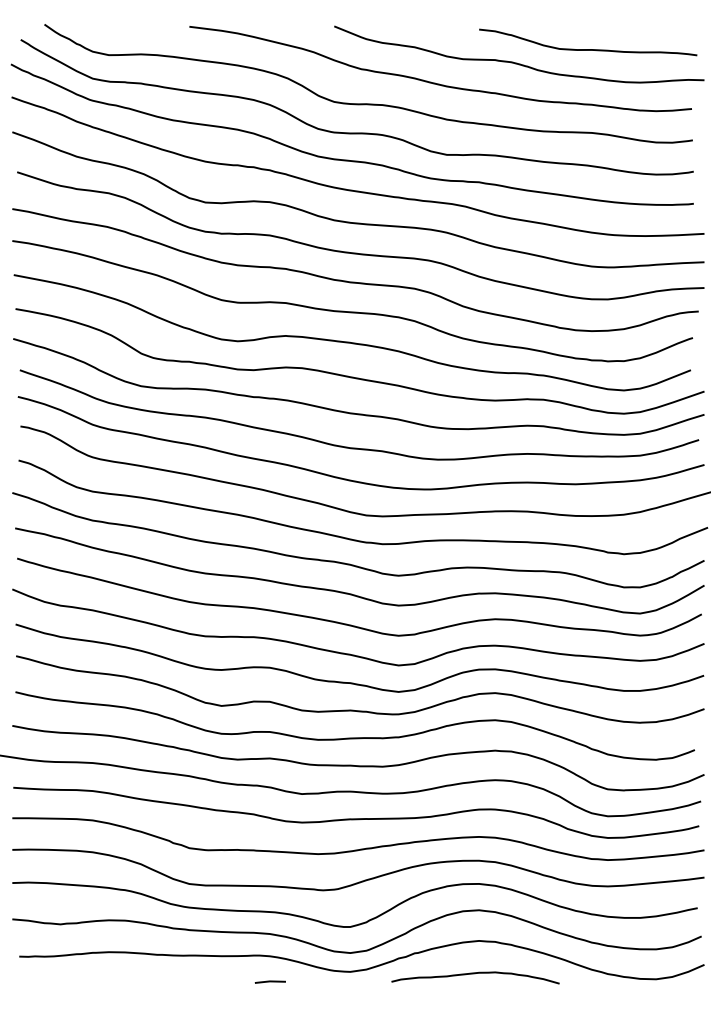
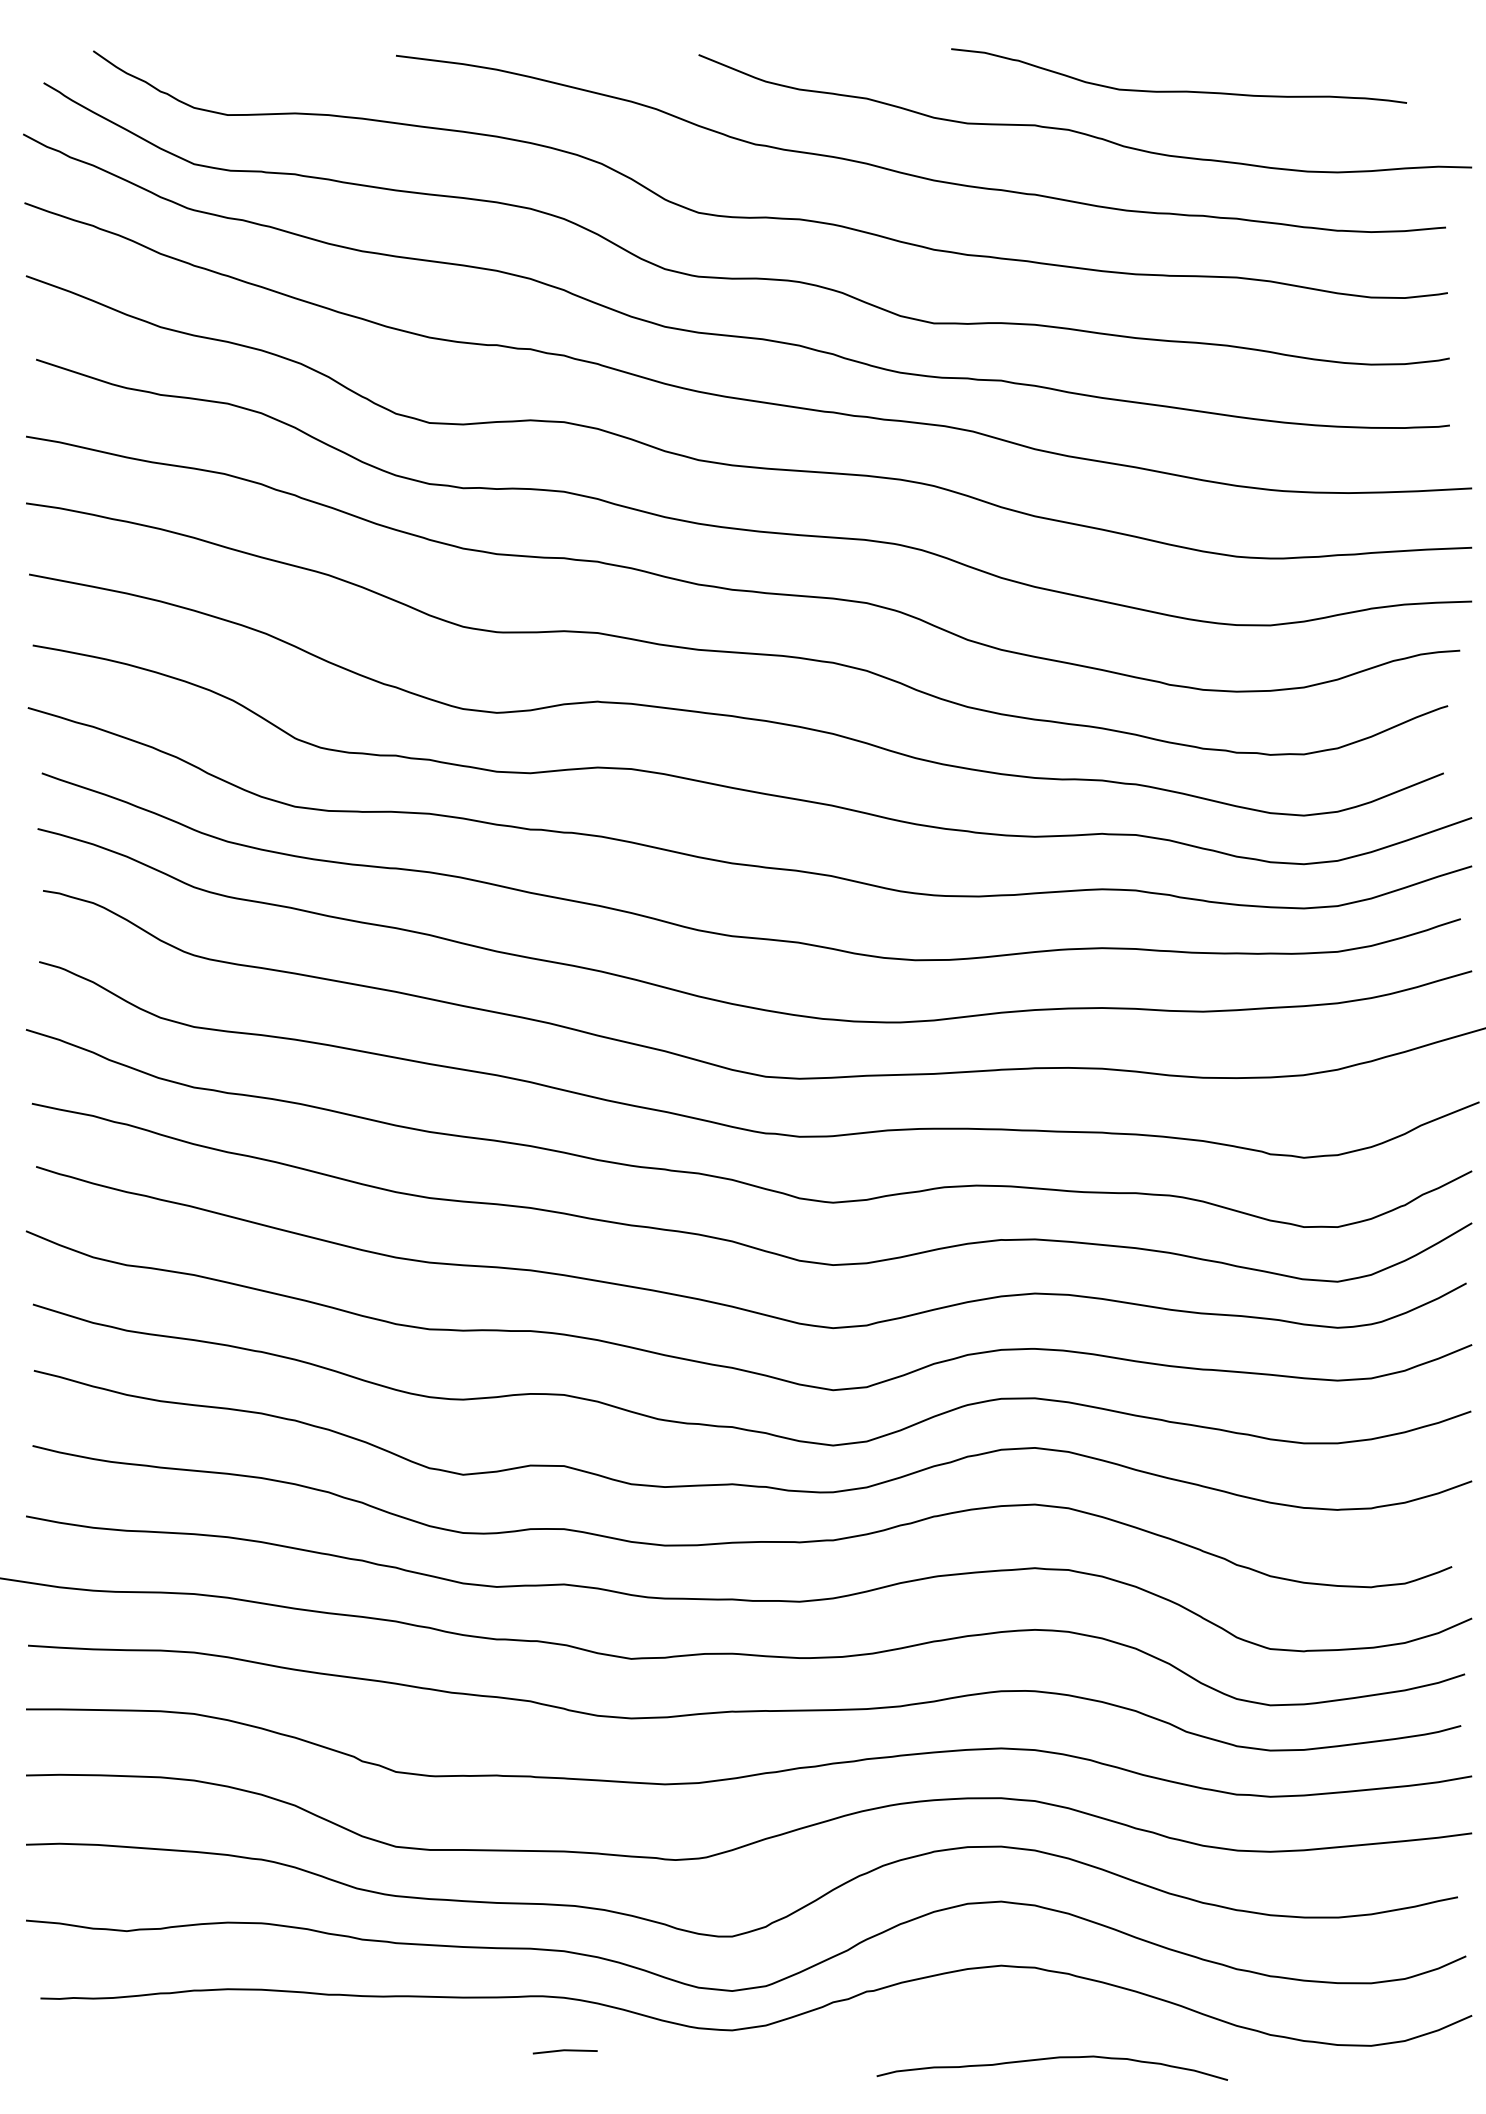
curve: (588, 49) -> (1179, 90), moved
curve: (475, 974) -> (1052, 2060), moved

